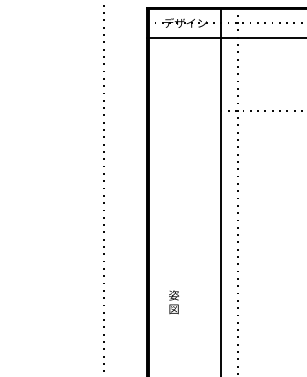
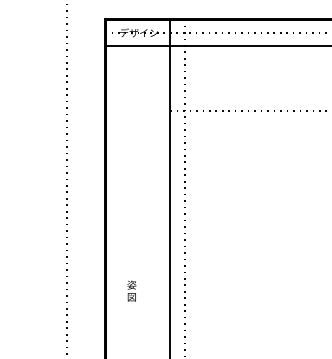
text: (173, 301) -> (131, 290), moved

